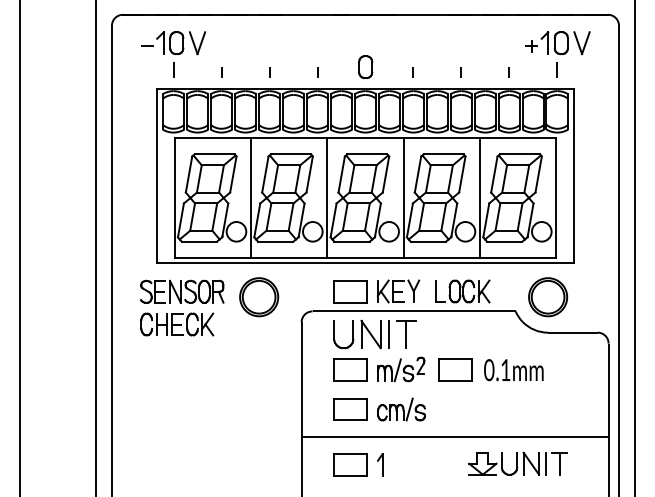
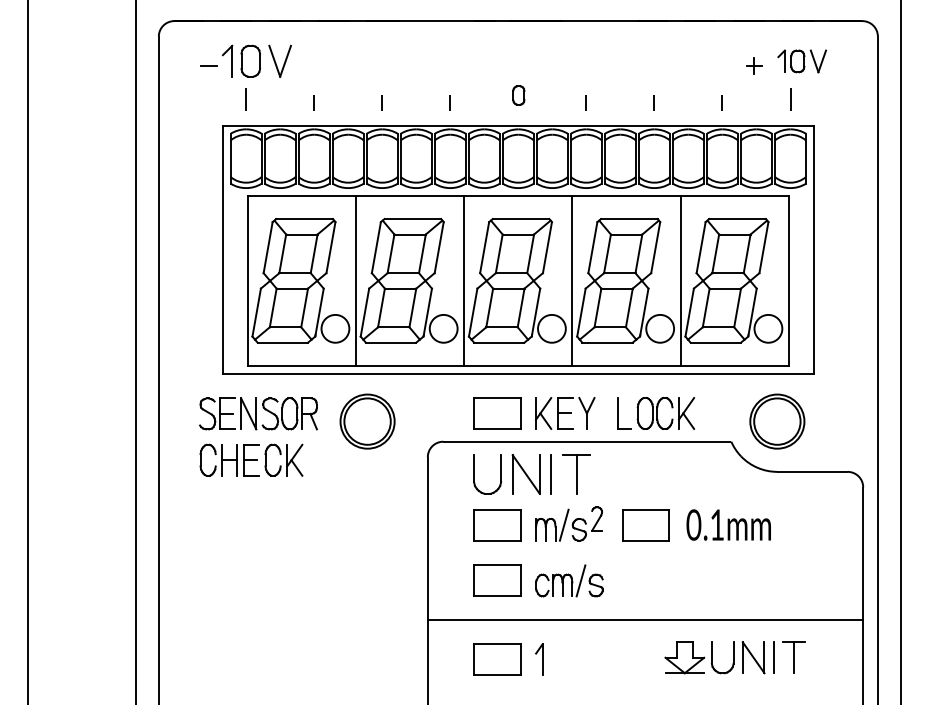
part: (565, 43) -> (802, 61), size x0.7
part: (365, 67) -> (518, 95), size x0.6

